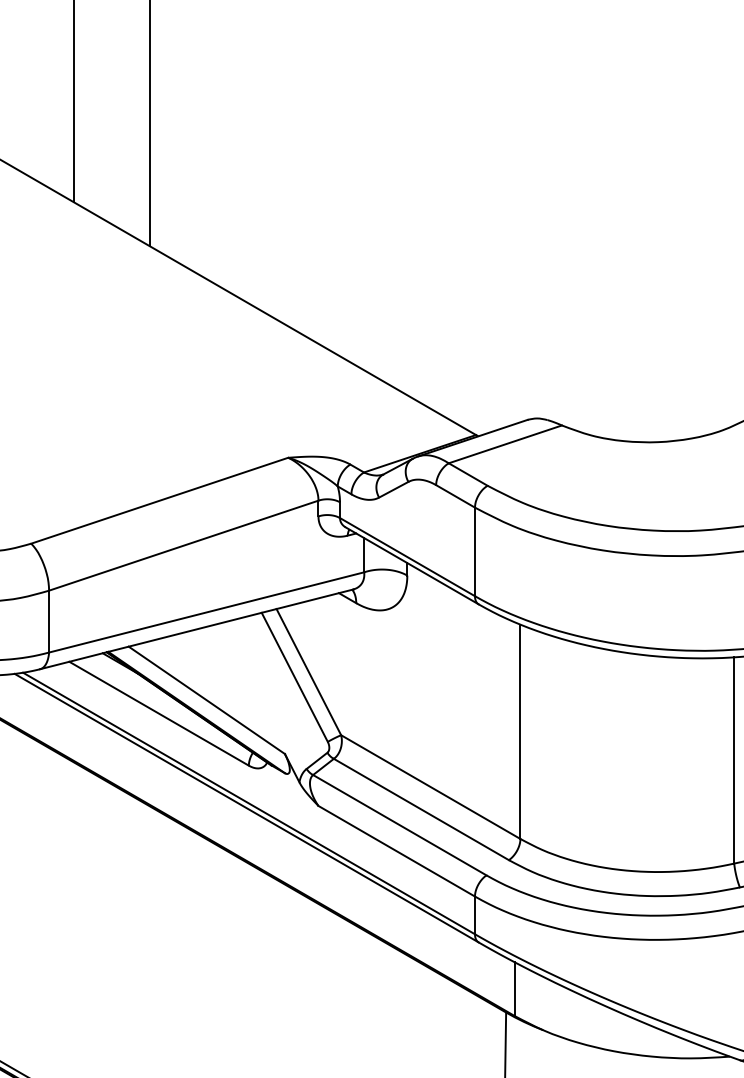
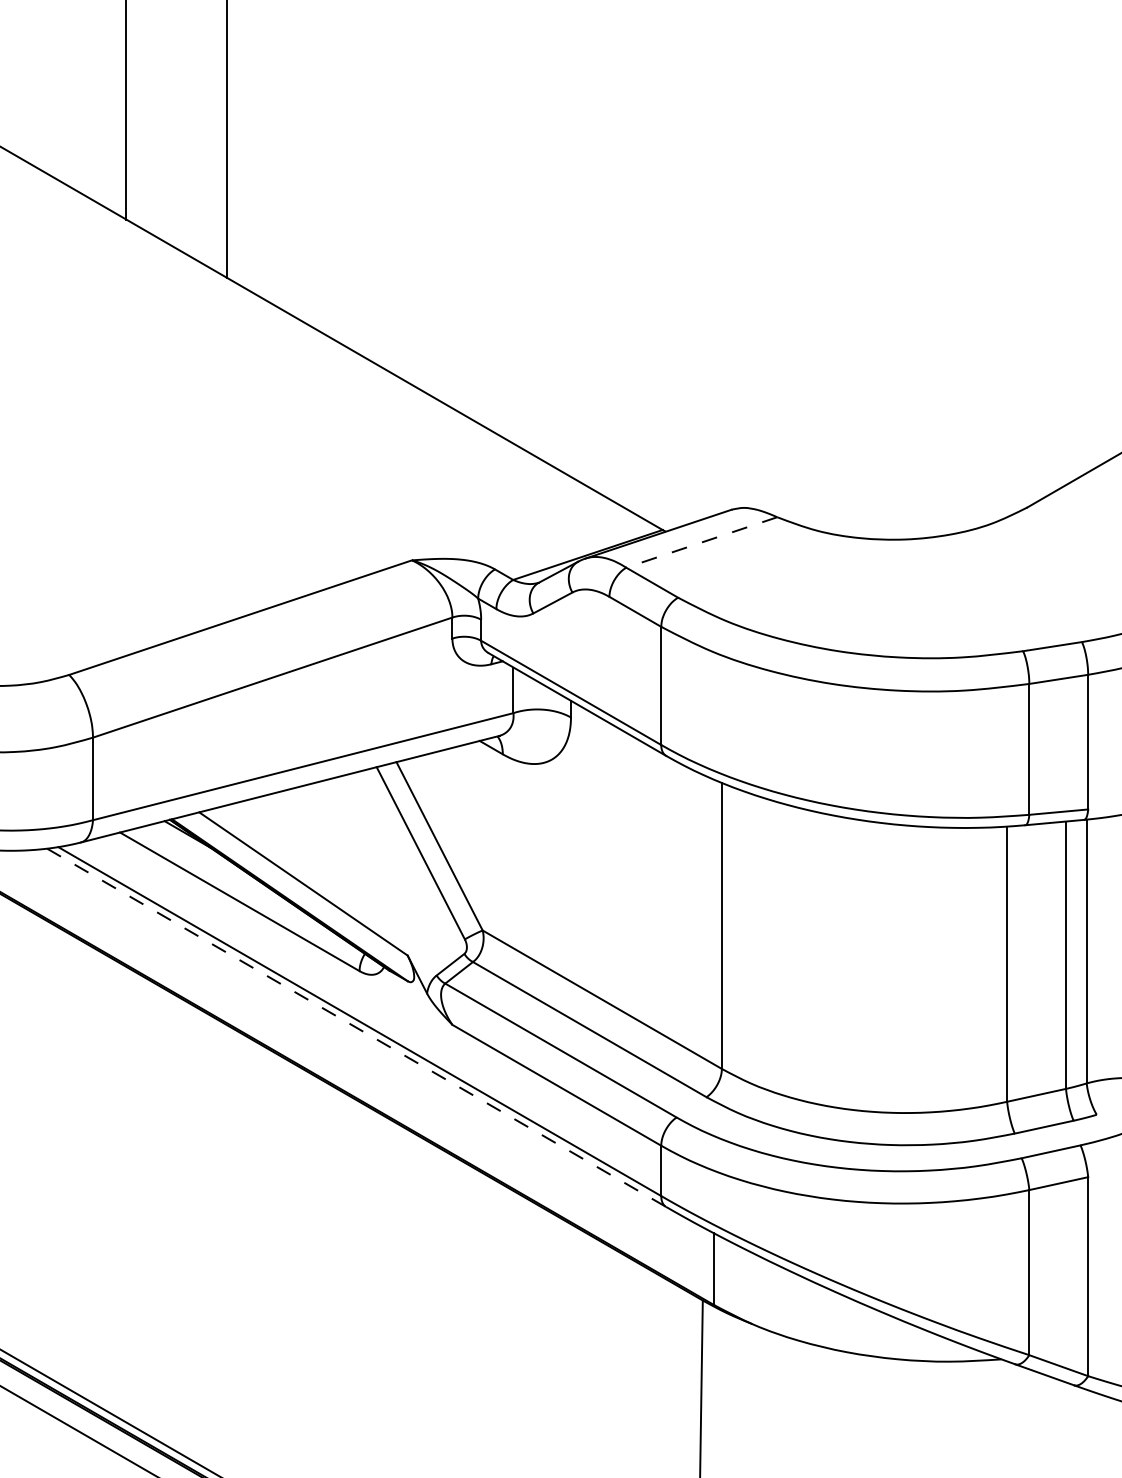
line: (505, 444) -> (701, 542), solid -> dashed
line: (246, 807) -> (356, 1027), solid -> dashed

